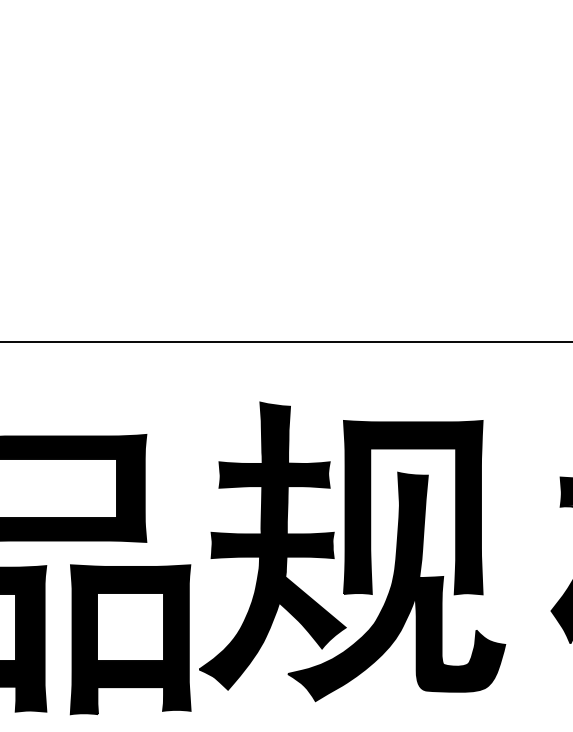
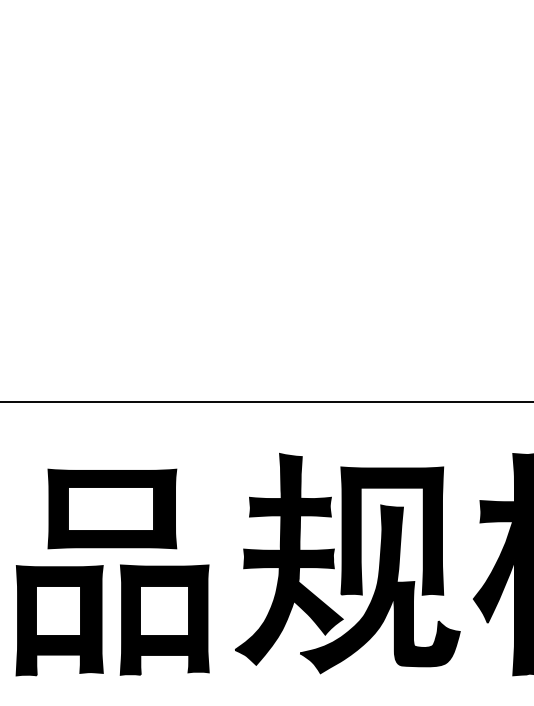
part: (352, 551) -> (347, 563), moved

